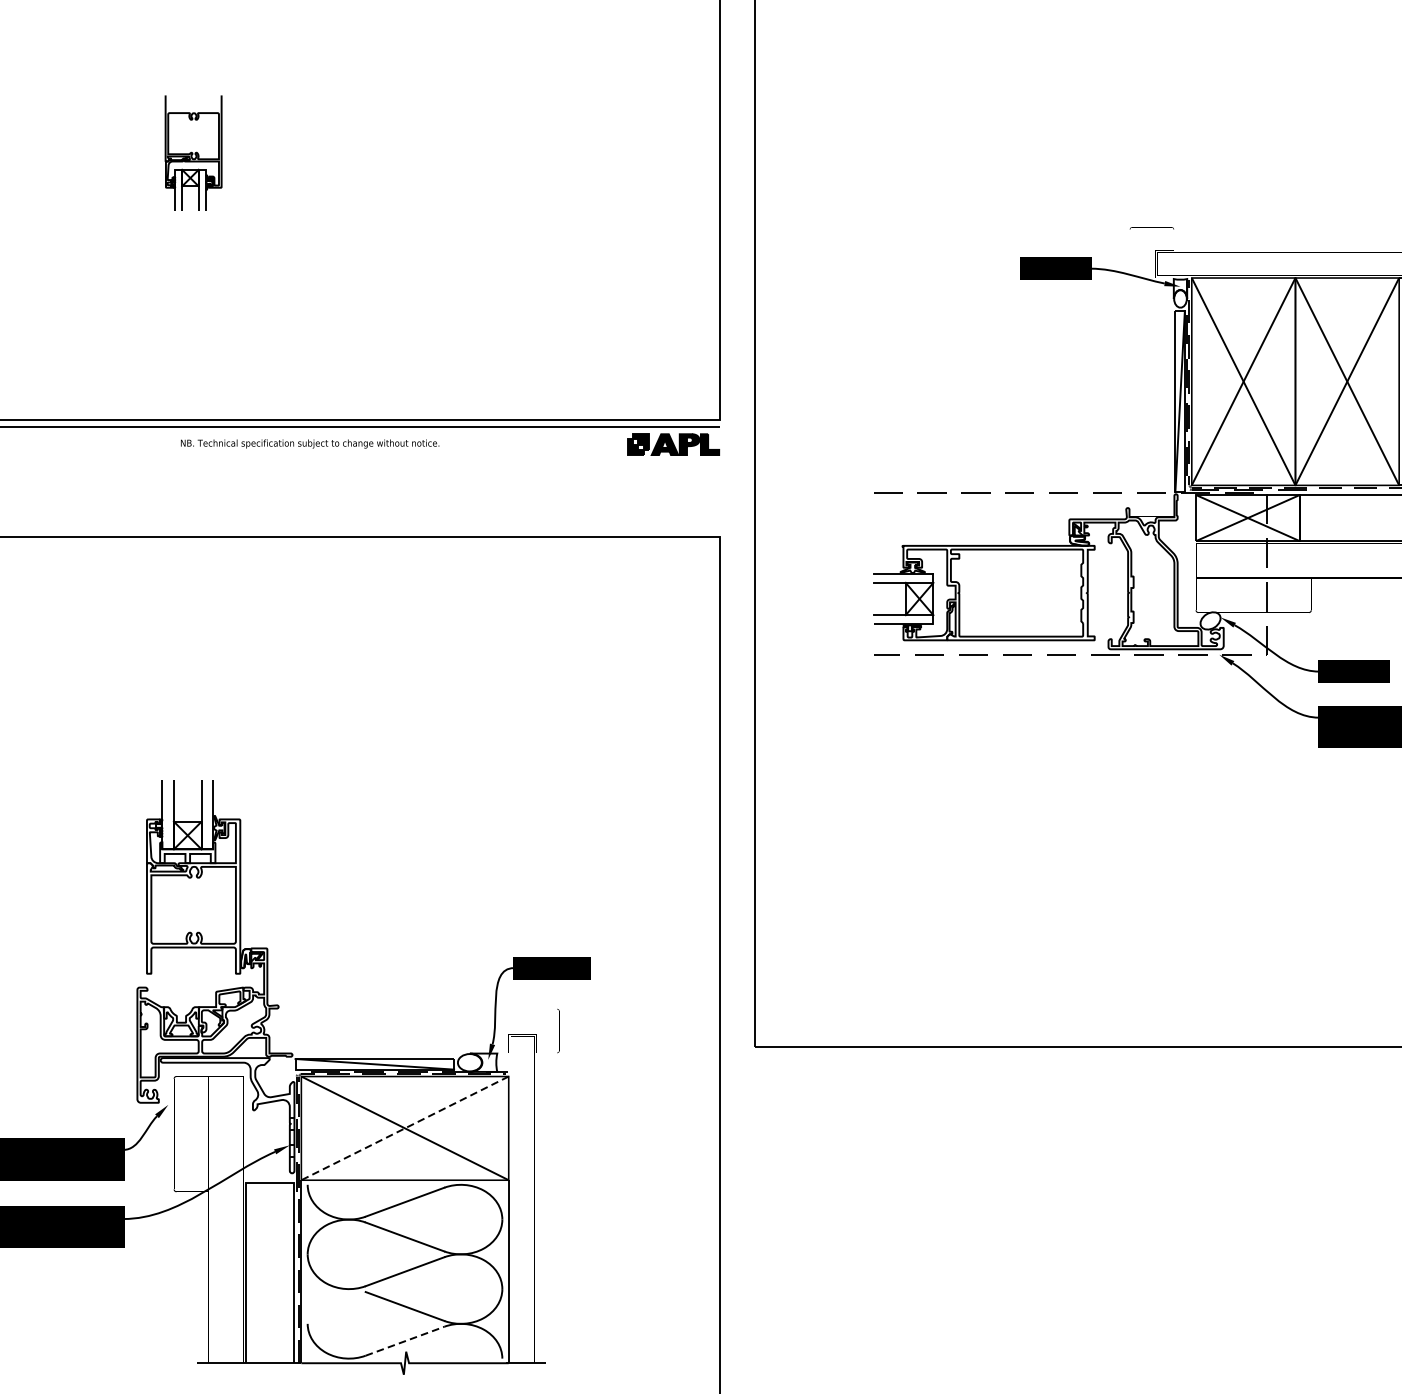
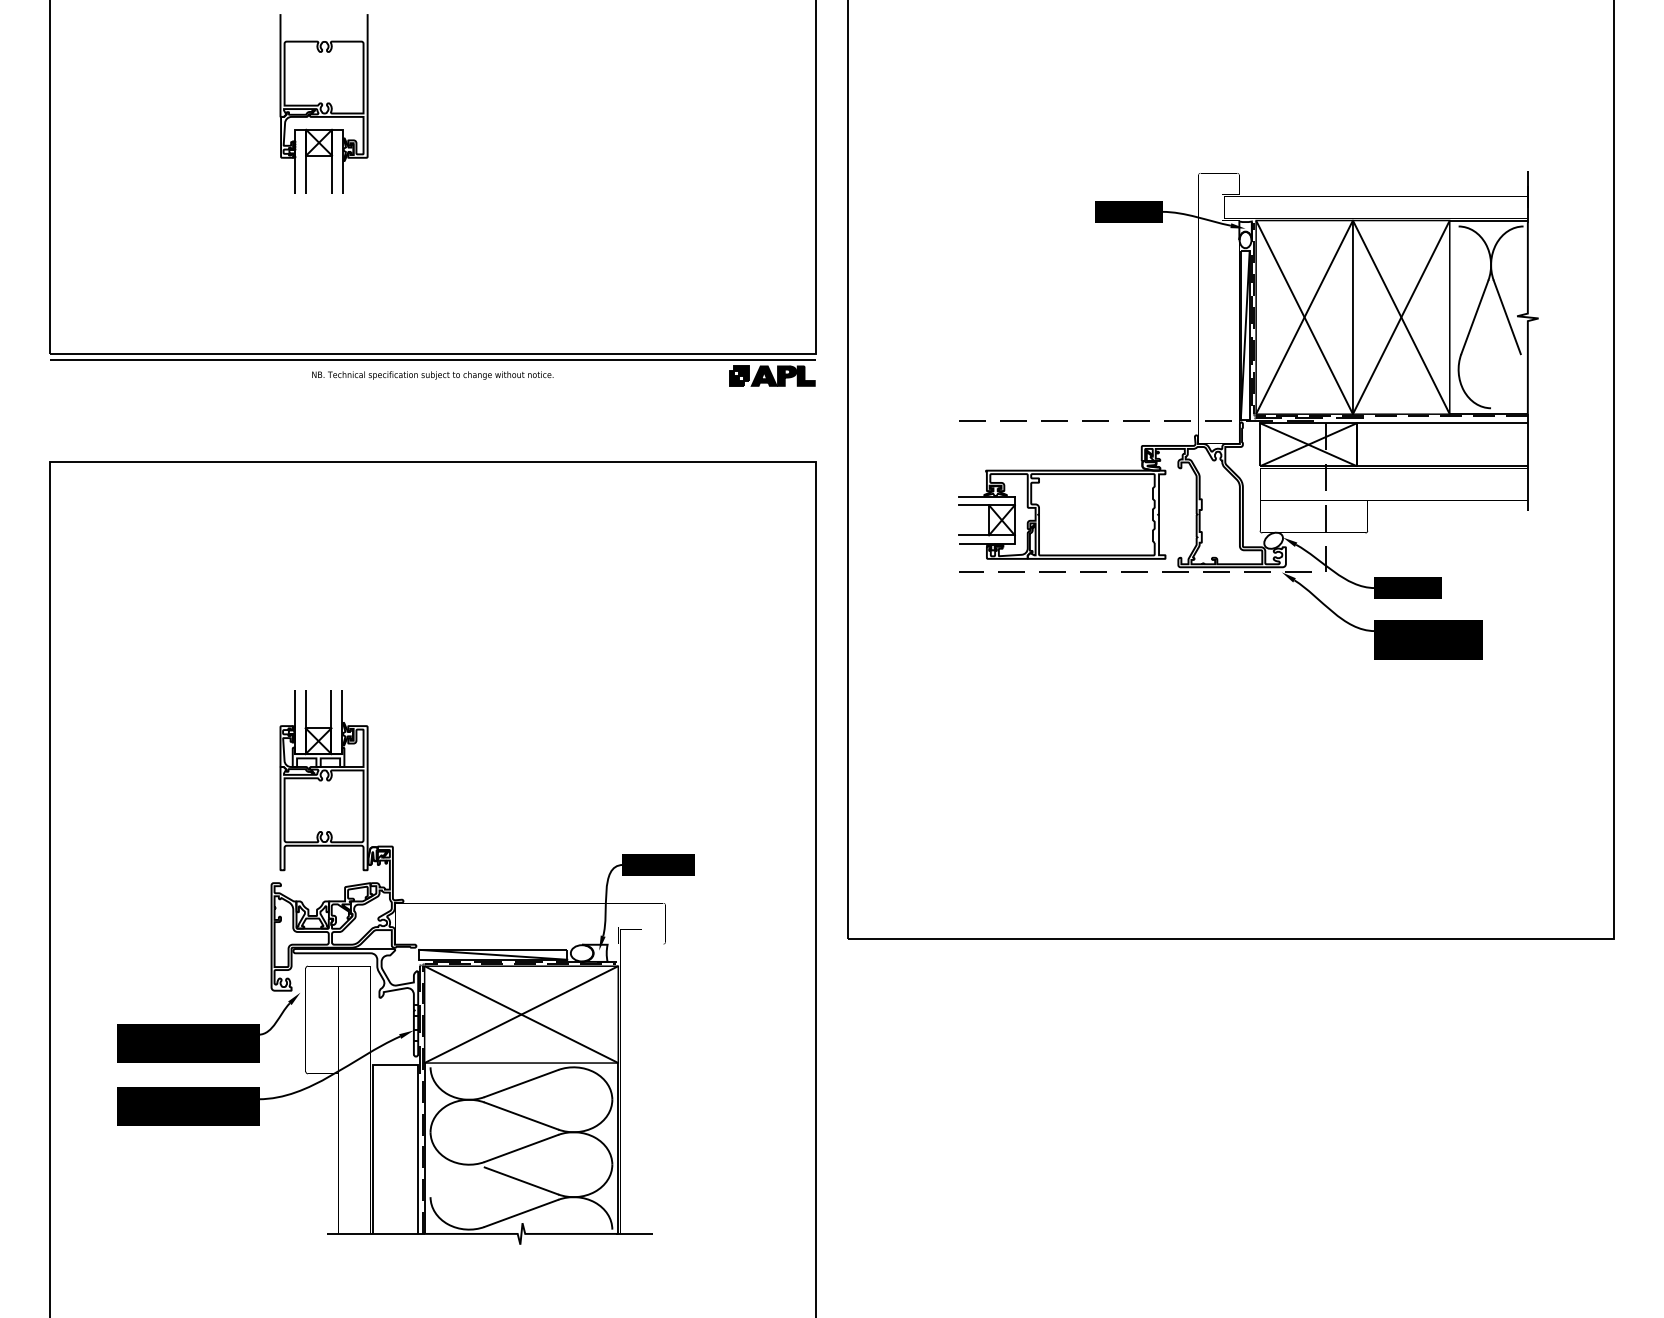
part: (193, 152) -> (323, 103), size x1.67
line: (405, 1128) -> (521, 1014), dashed -> solid
line: (405, 1341) -> (521, 1213), dashed -> solid

